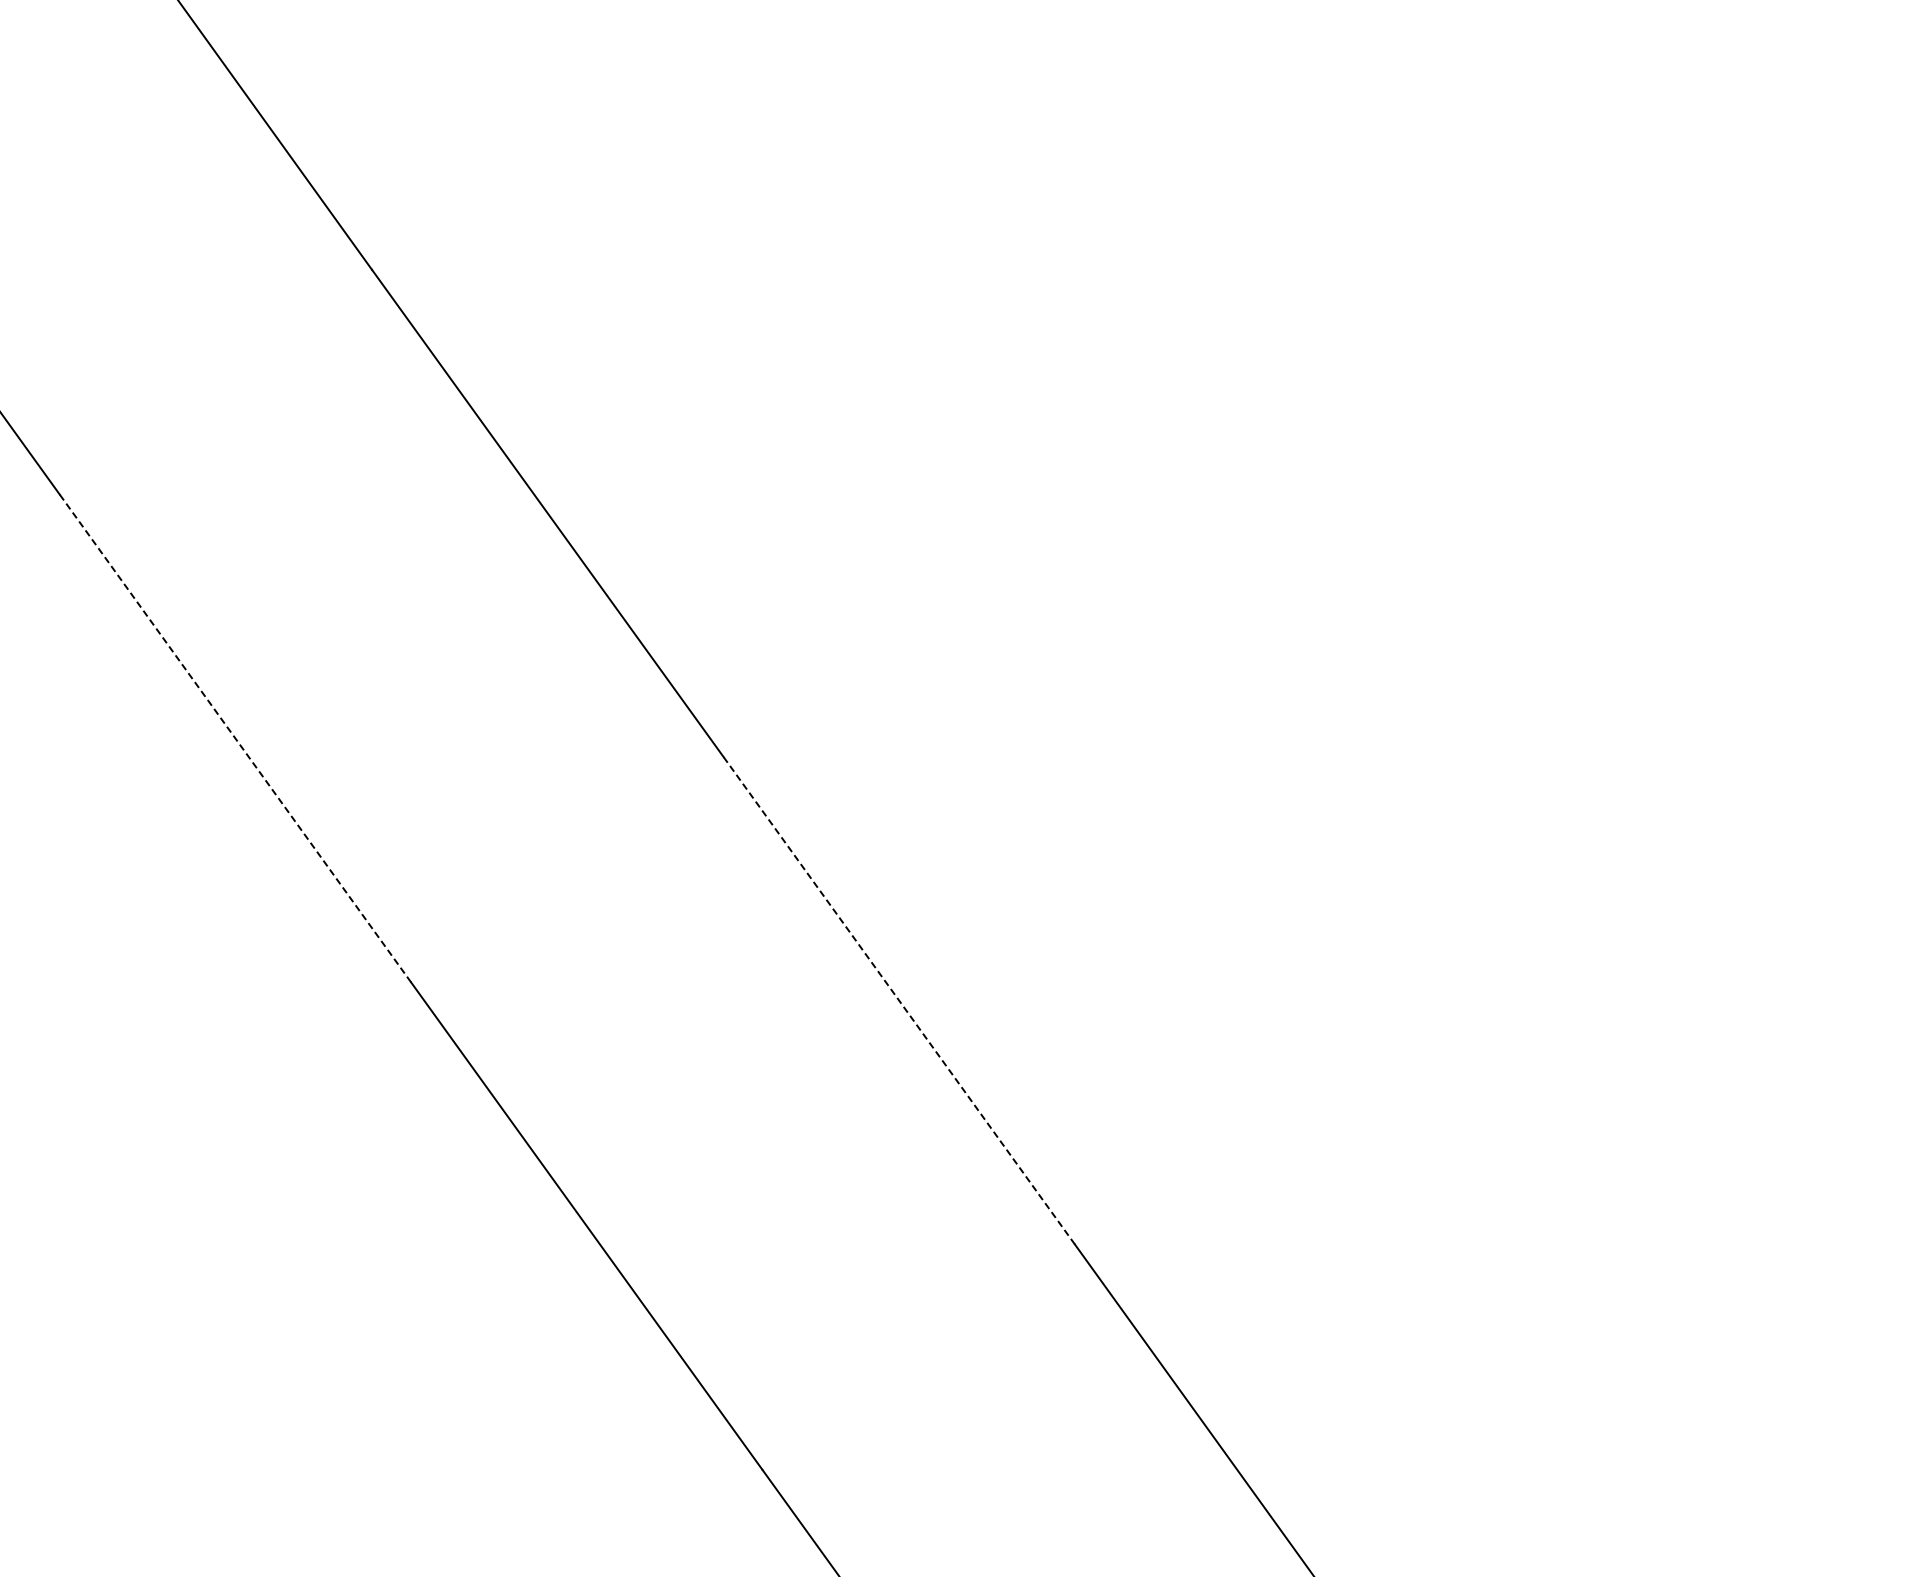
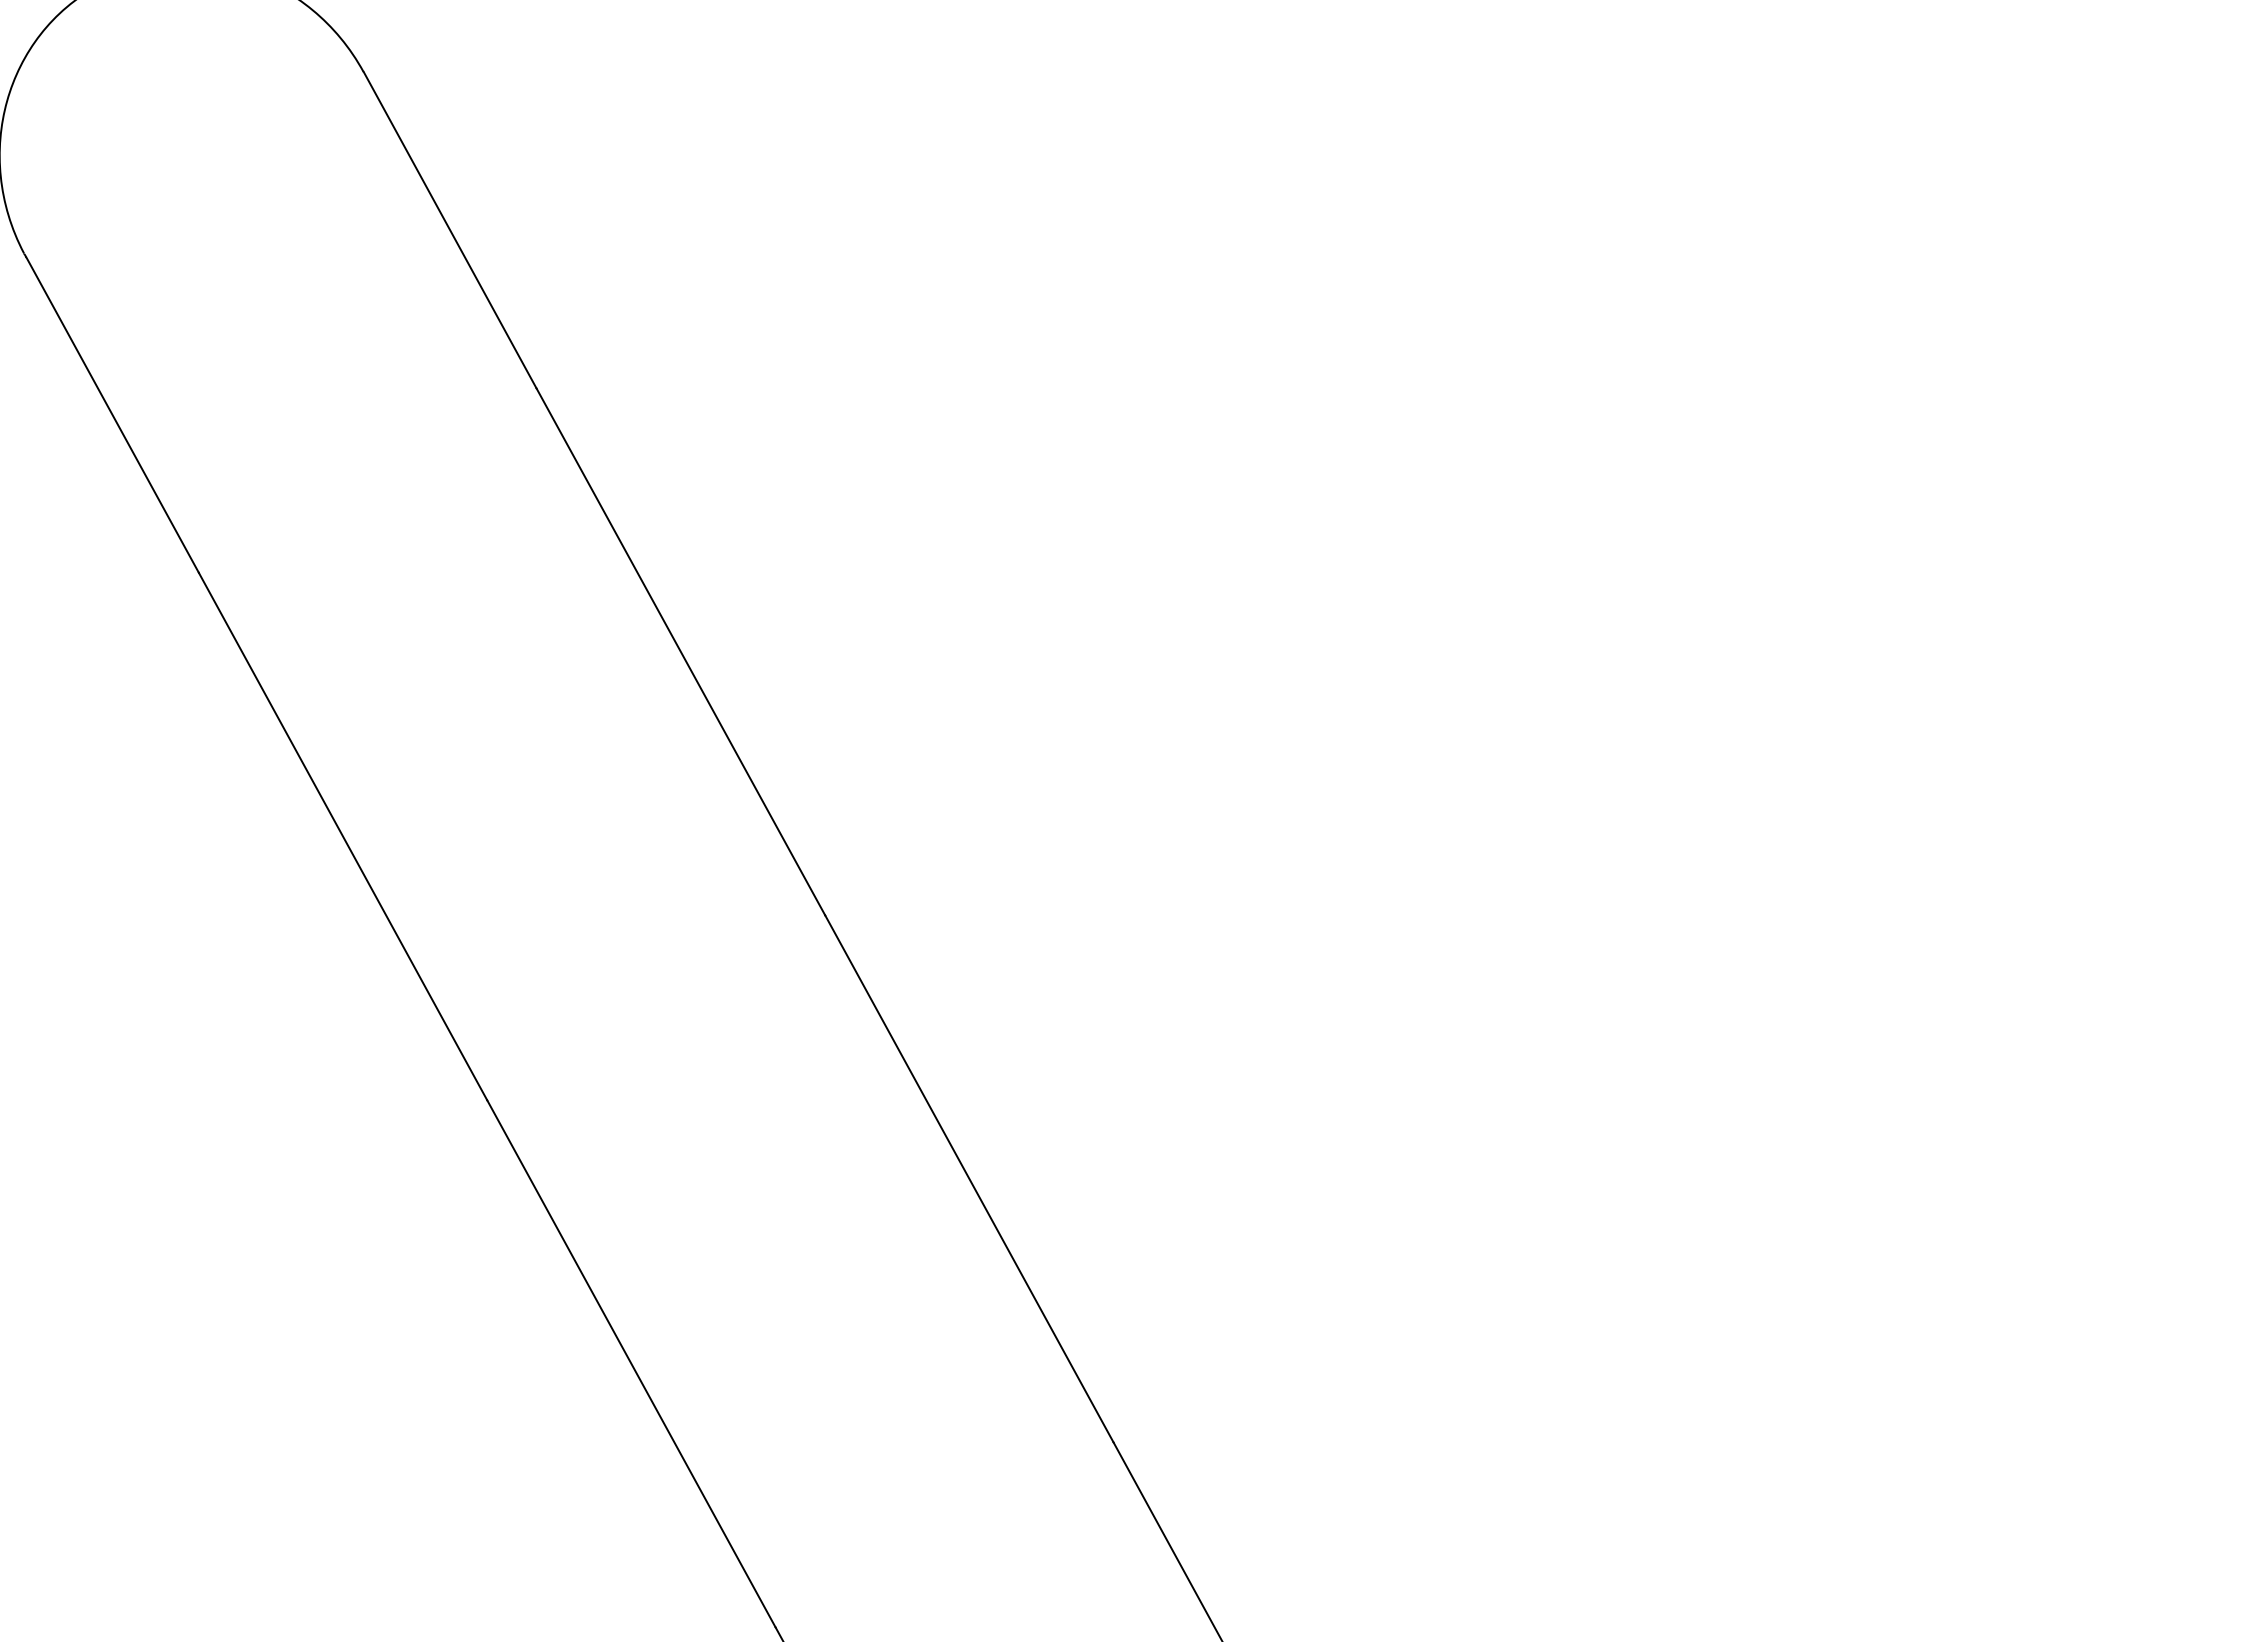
line: (235, 738) -> (343, 836), dashed -> solid
line: (899, 1000) -> (969, 1178), dashed -> solid

